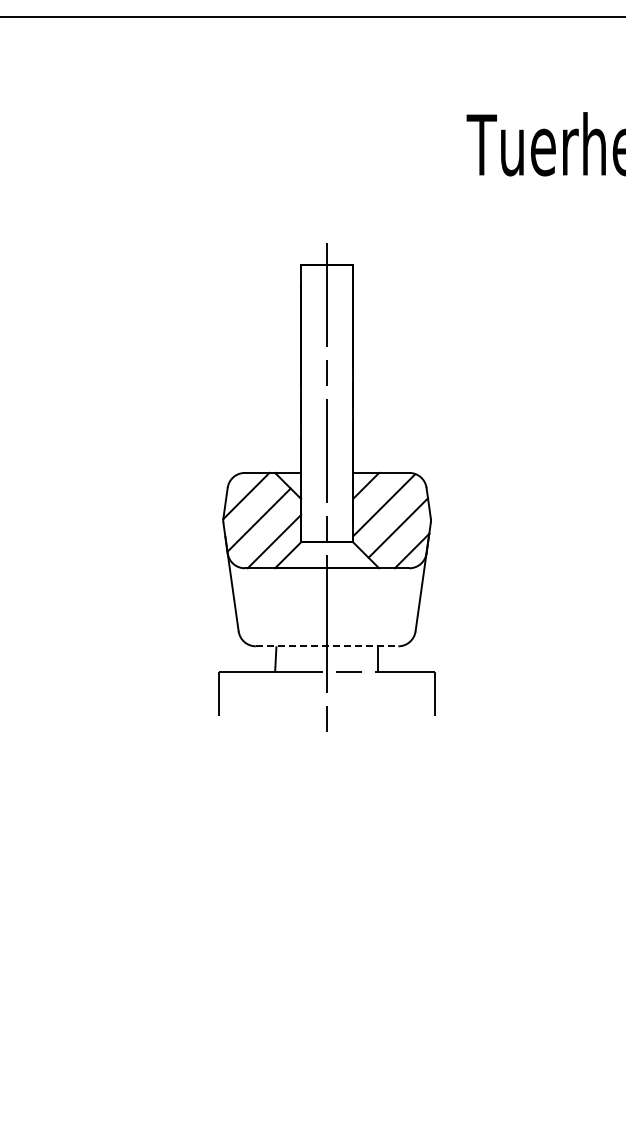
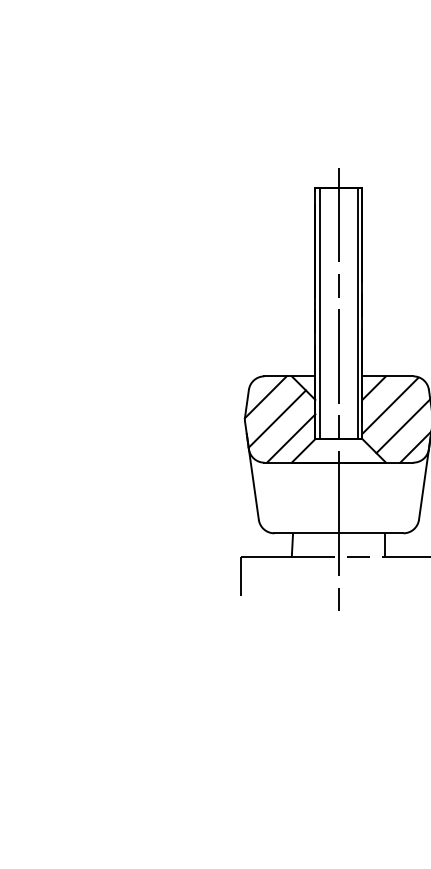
line: (306, 403) -> (320, 313), added
line: (347, 403) -> (357, 313), added
line: (327, 646) -> (339, 533), dashed -> solid

